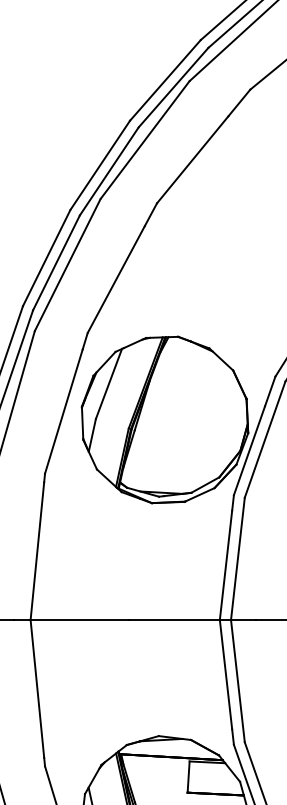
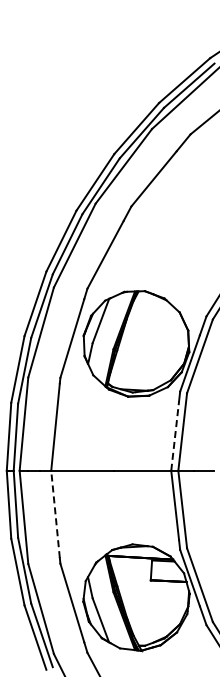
line: (226, 565) -> (175, 436), solid -> dashed
line: (37, 688) -> (55, 514), solid -> dashed

